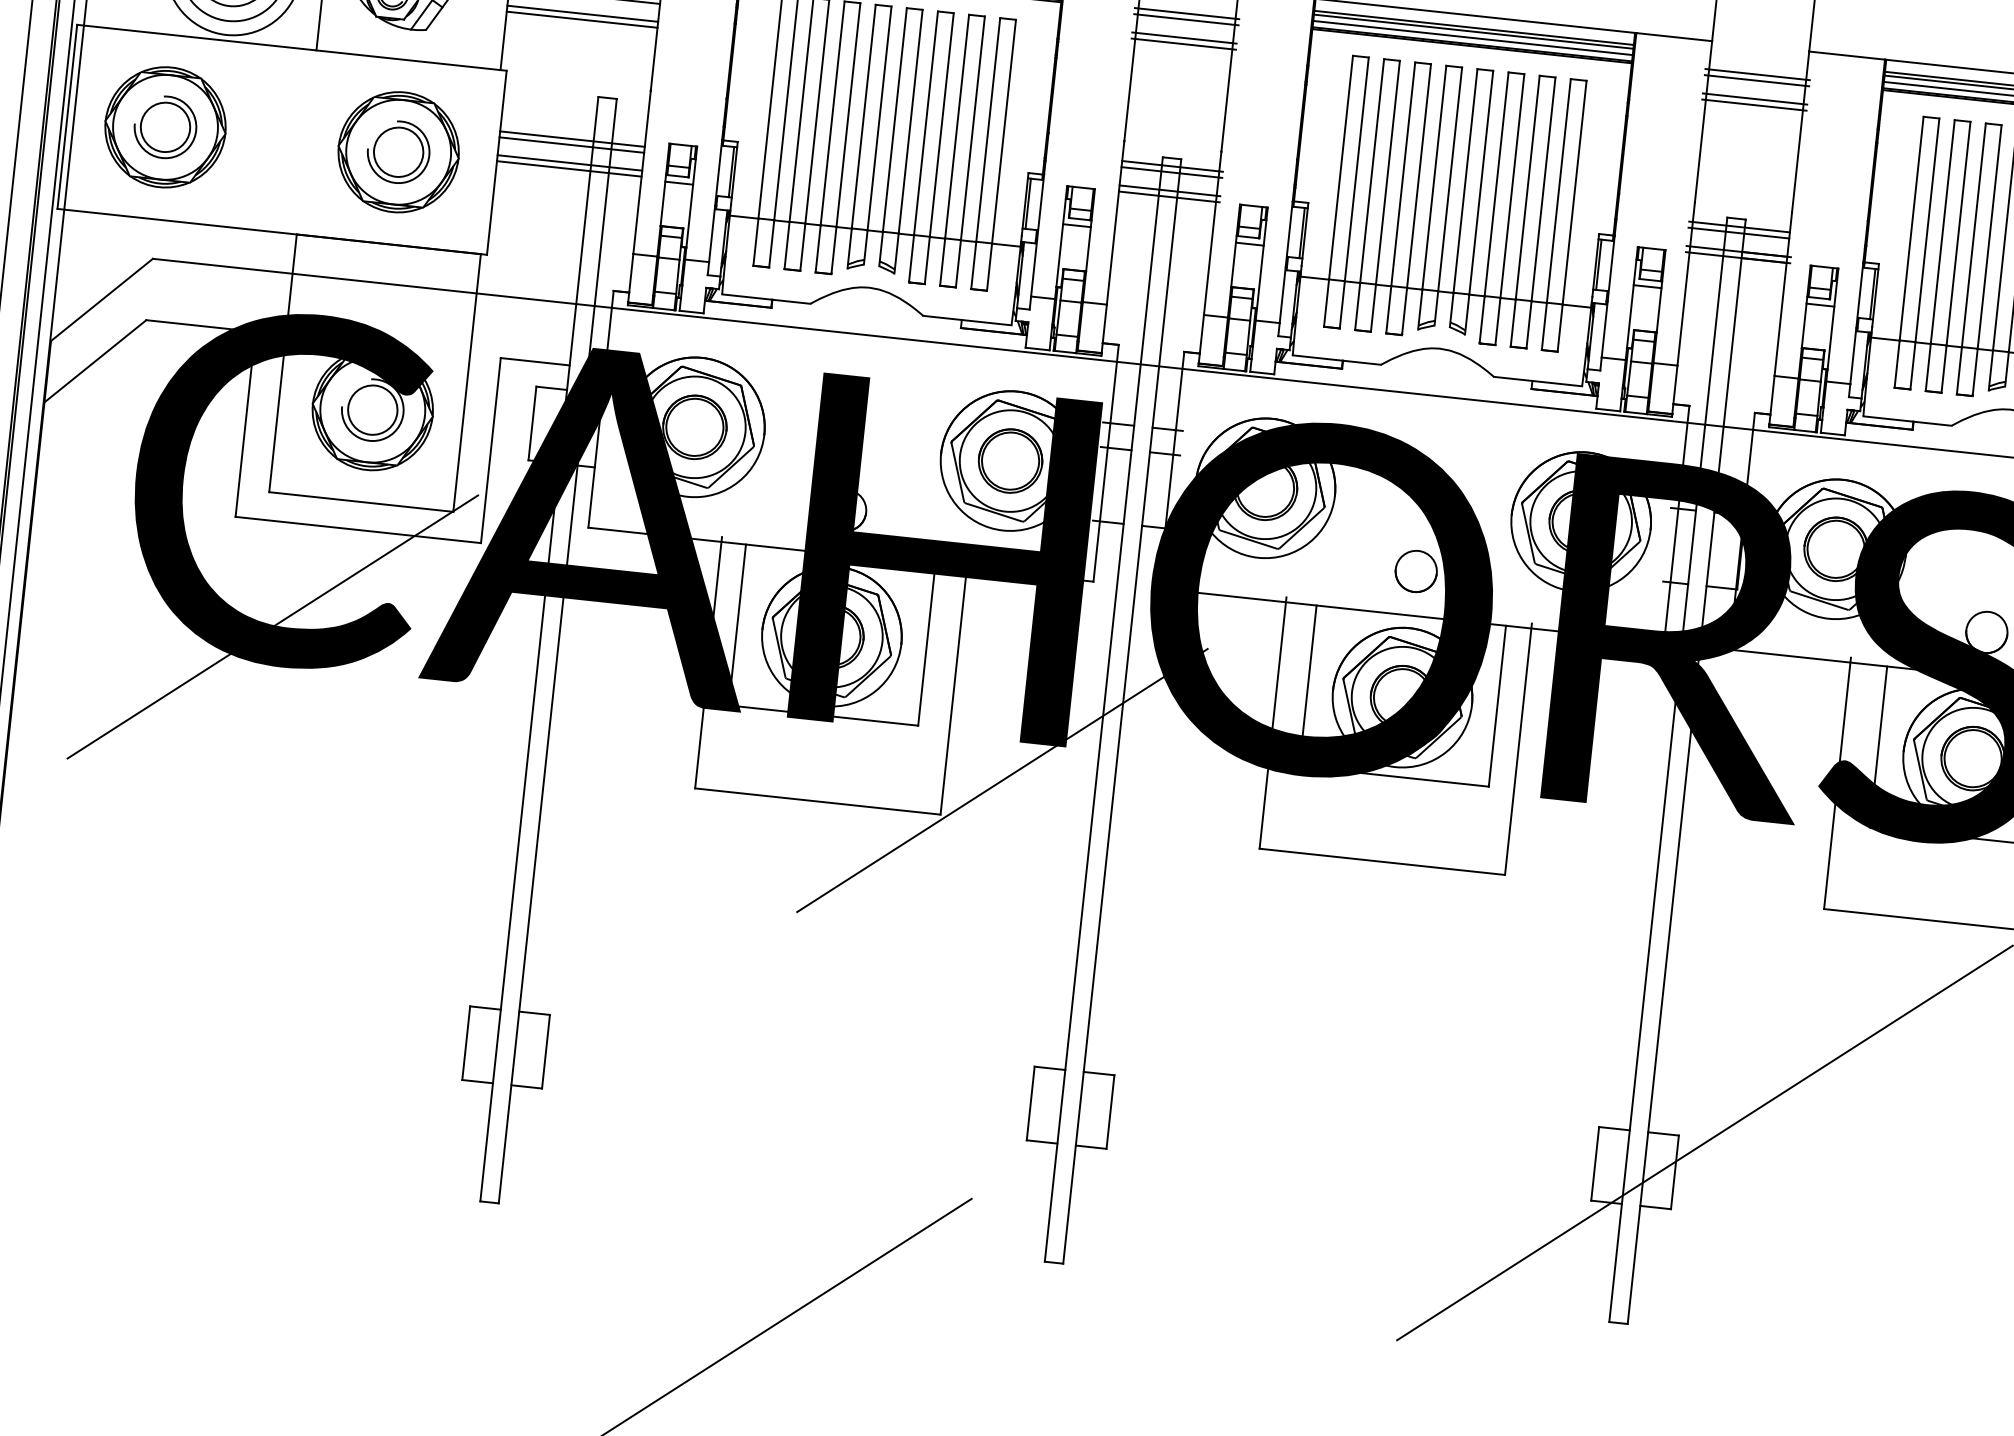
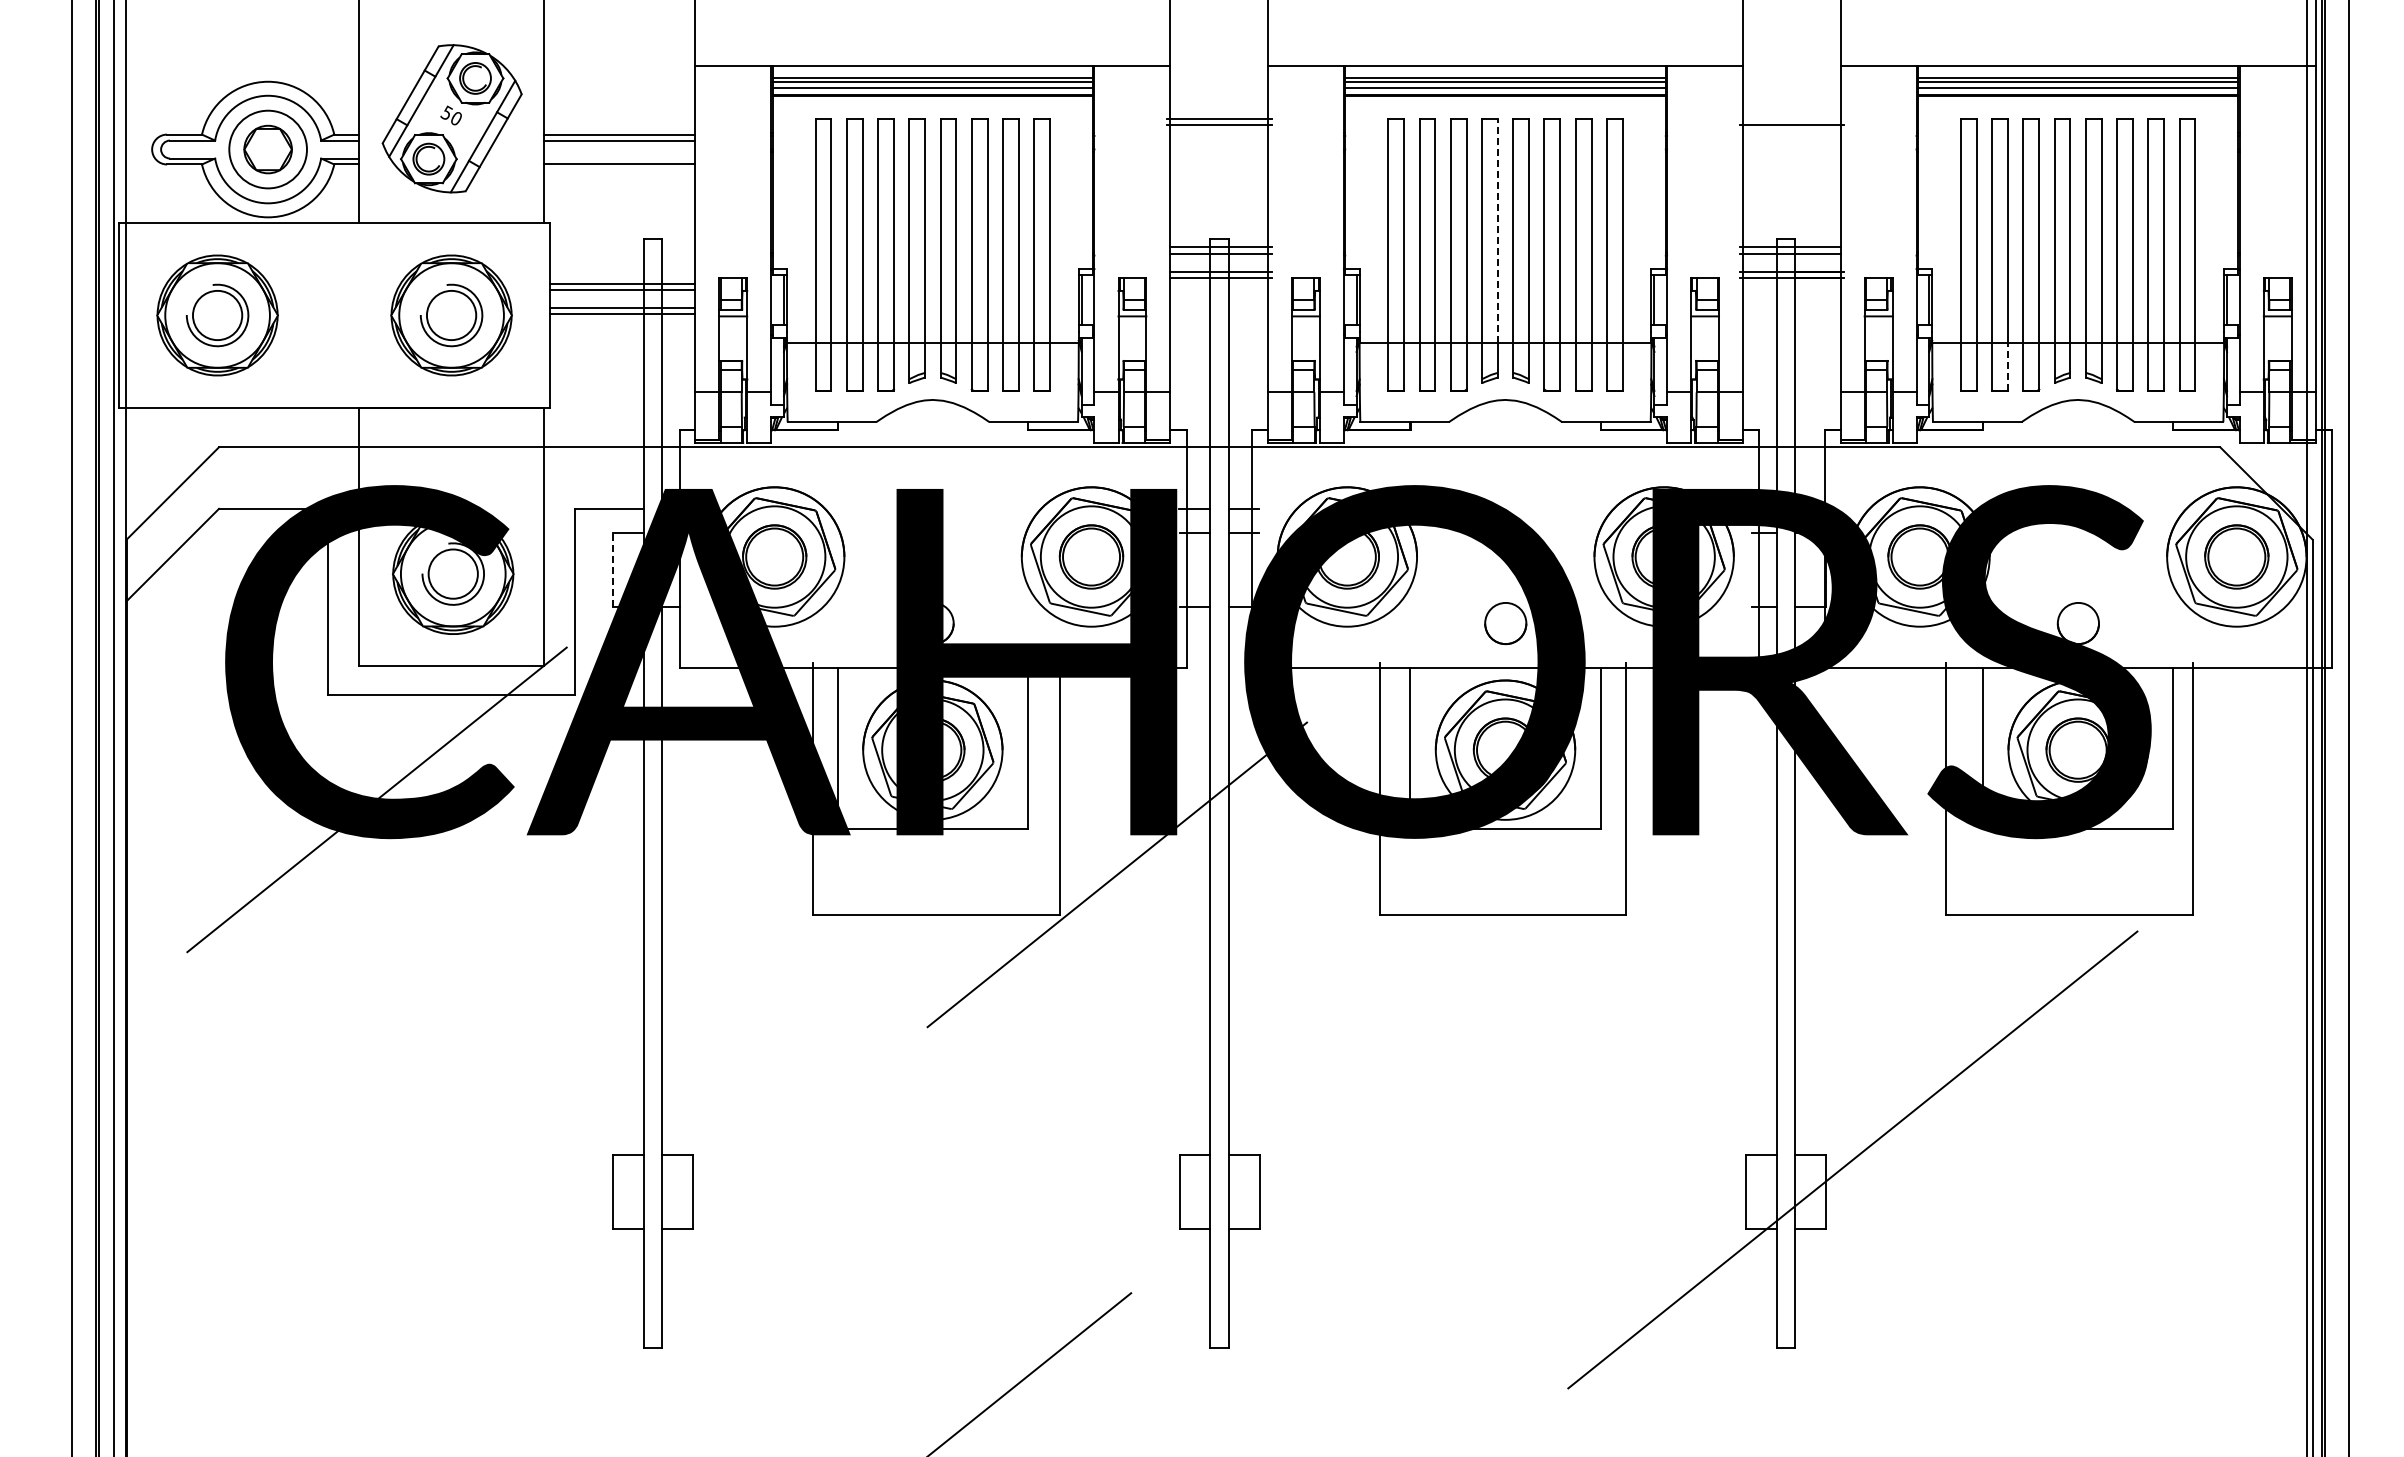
line: (582, 13) -> (619, 158), removed
line: (1186, 13) -> (1218, 94), removed
line: (1185, 19) -> (1218, 100), removed
line: (1757, 74) -> (1791, 94), removed
line: (1756, 80) -> (1791, 100), removed
line: (1754, 98) -> (1791, 118), removed
line: (1449, 178) -> (1497, 230), solid -> dashed
line: (1944, 368) -> (2008, 366), solid -> dashed
line: (532, 423) -> (613, 570), solid -> dashed

